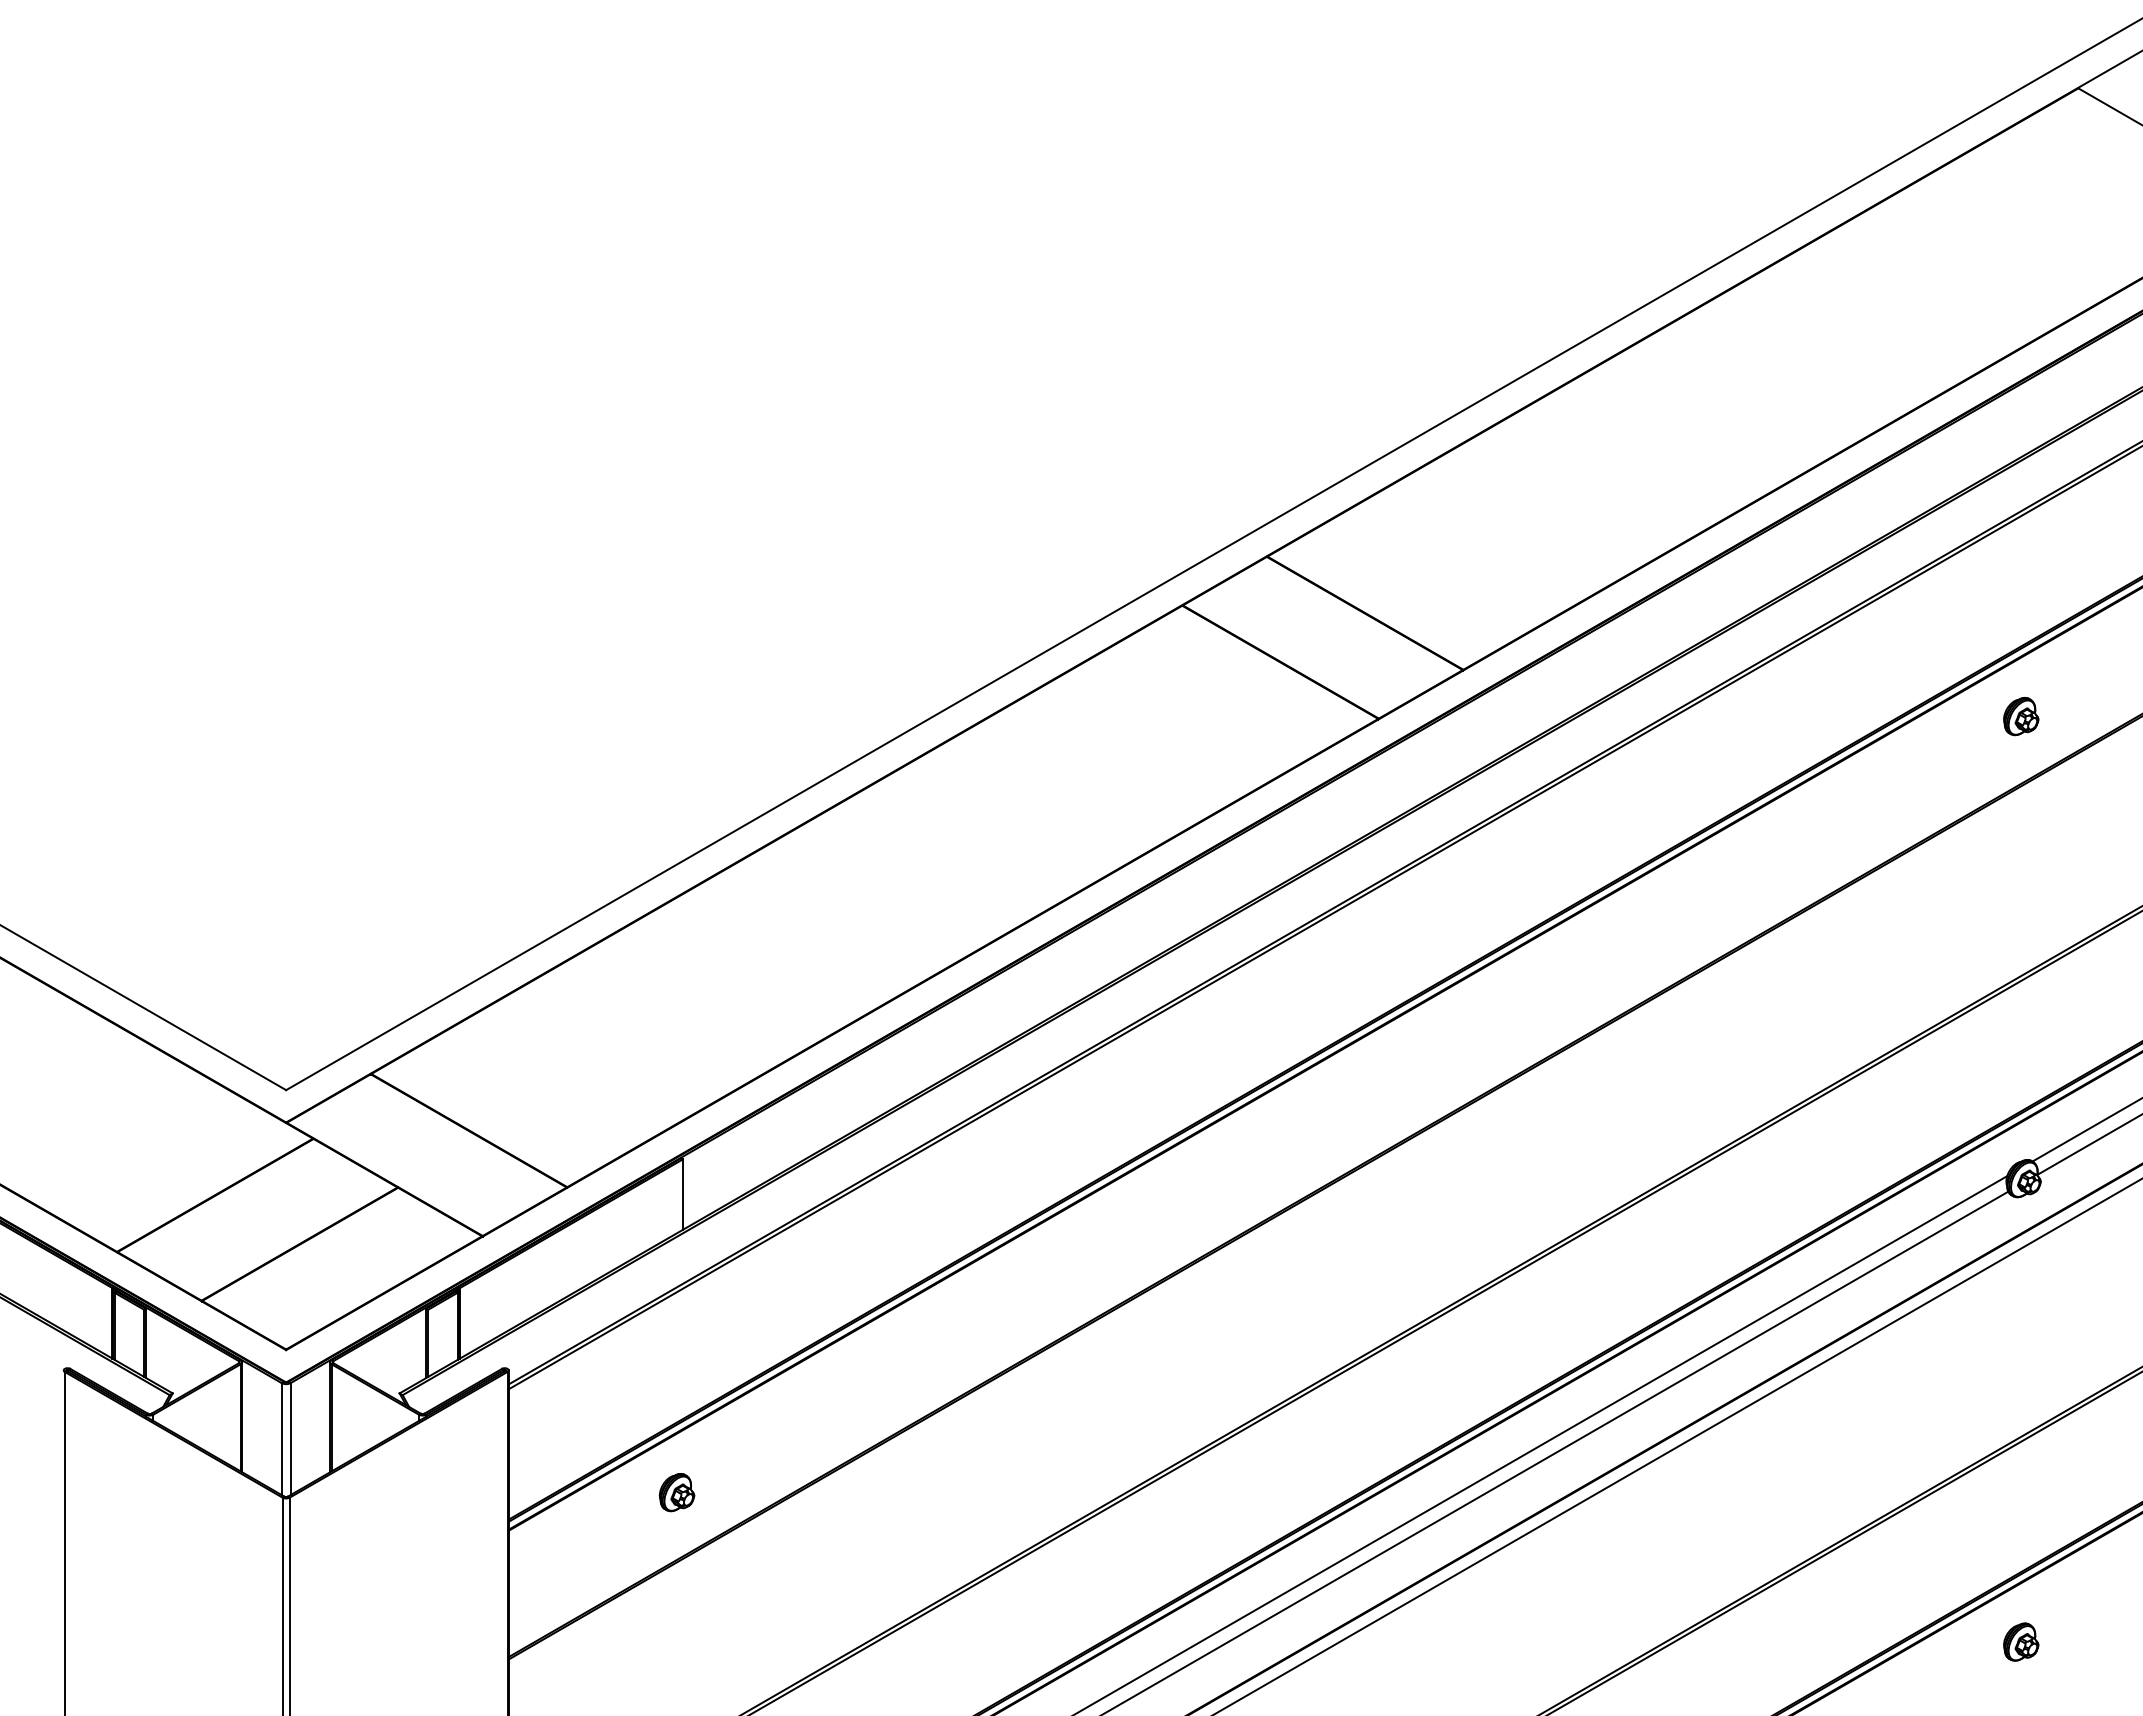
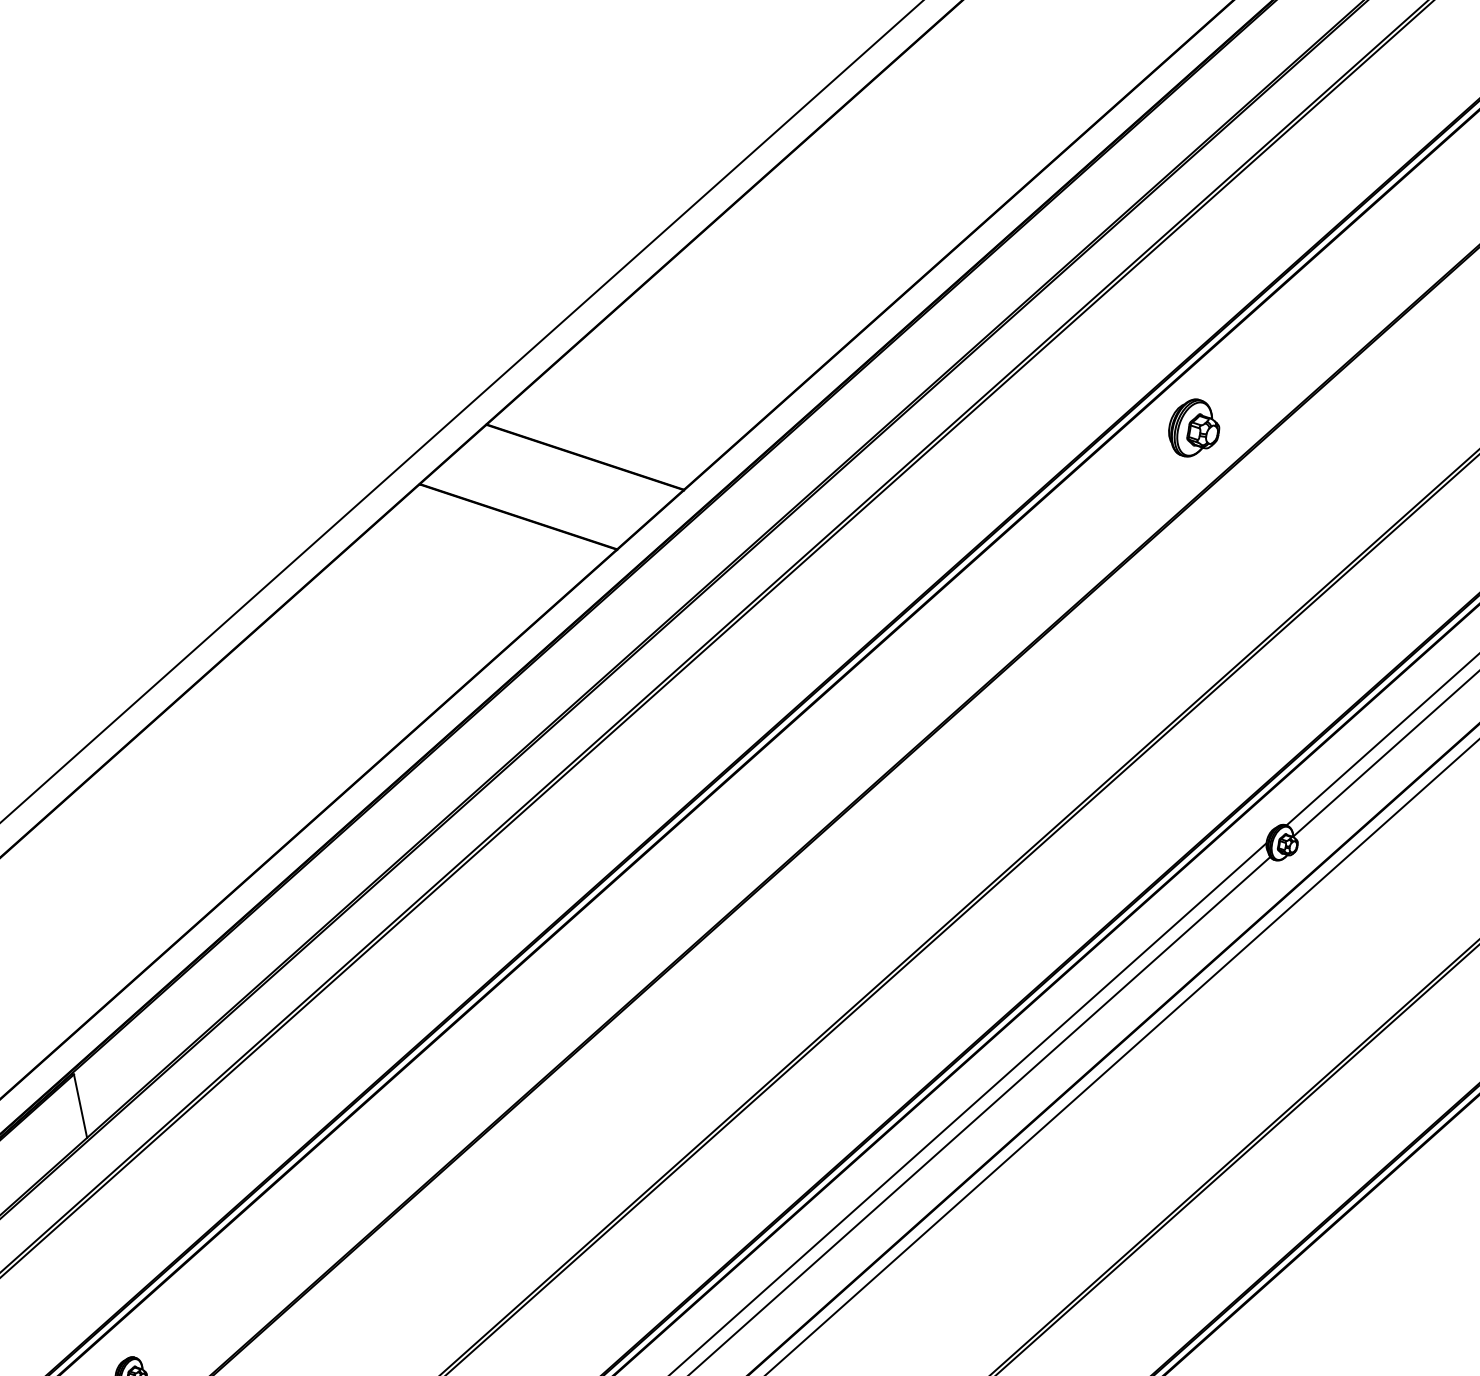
part: (2021, 716) -> (1193, 427), size x1.6
part: (2021, 1641) -> (1365, 1258), removed

